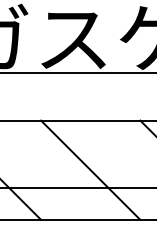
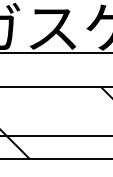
line: (90, 169) -> (65, 122), removed

